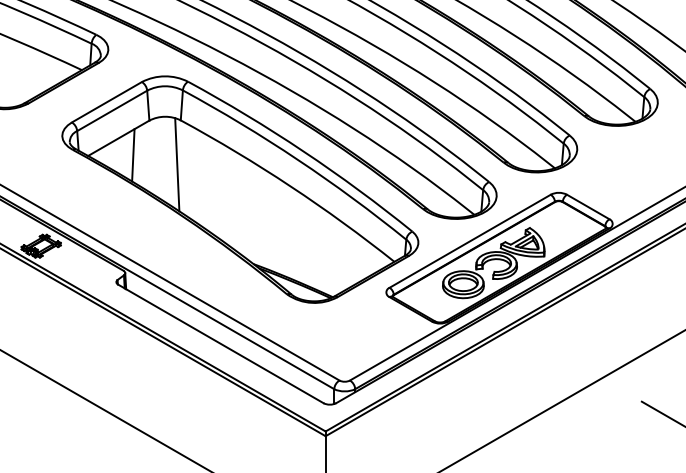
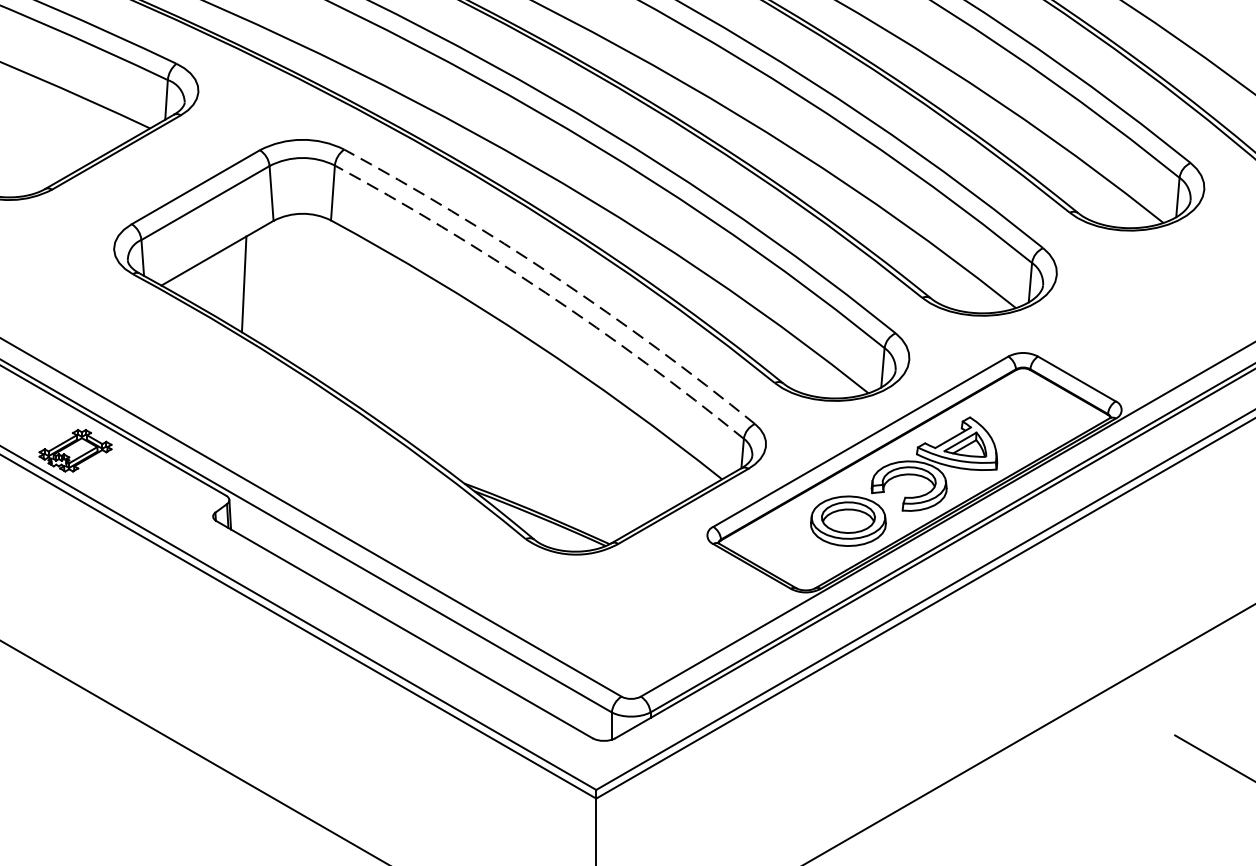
arc: (303, 151) -> (555, 277), solid -> dashed
arc: (298, 159) -> (546, 292), solid -> dashed
line: (177, 164) -> (325, 301), removed

